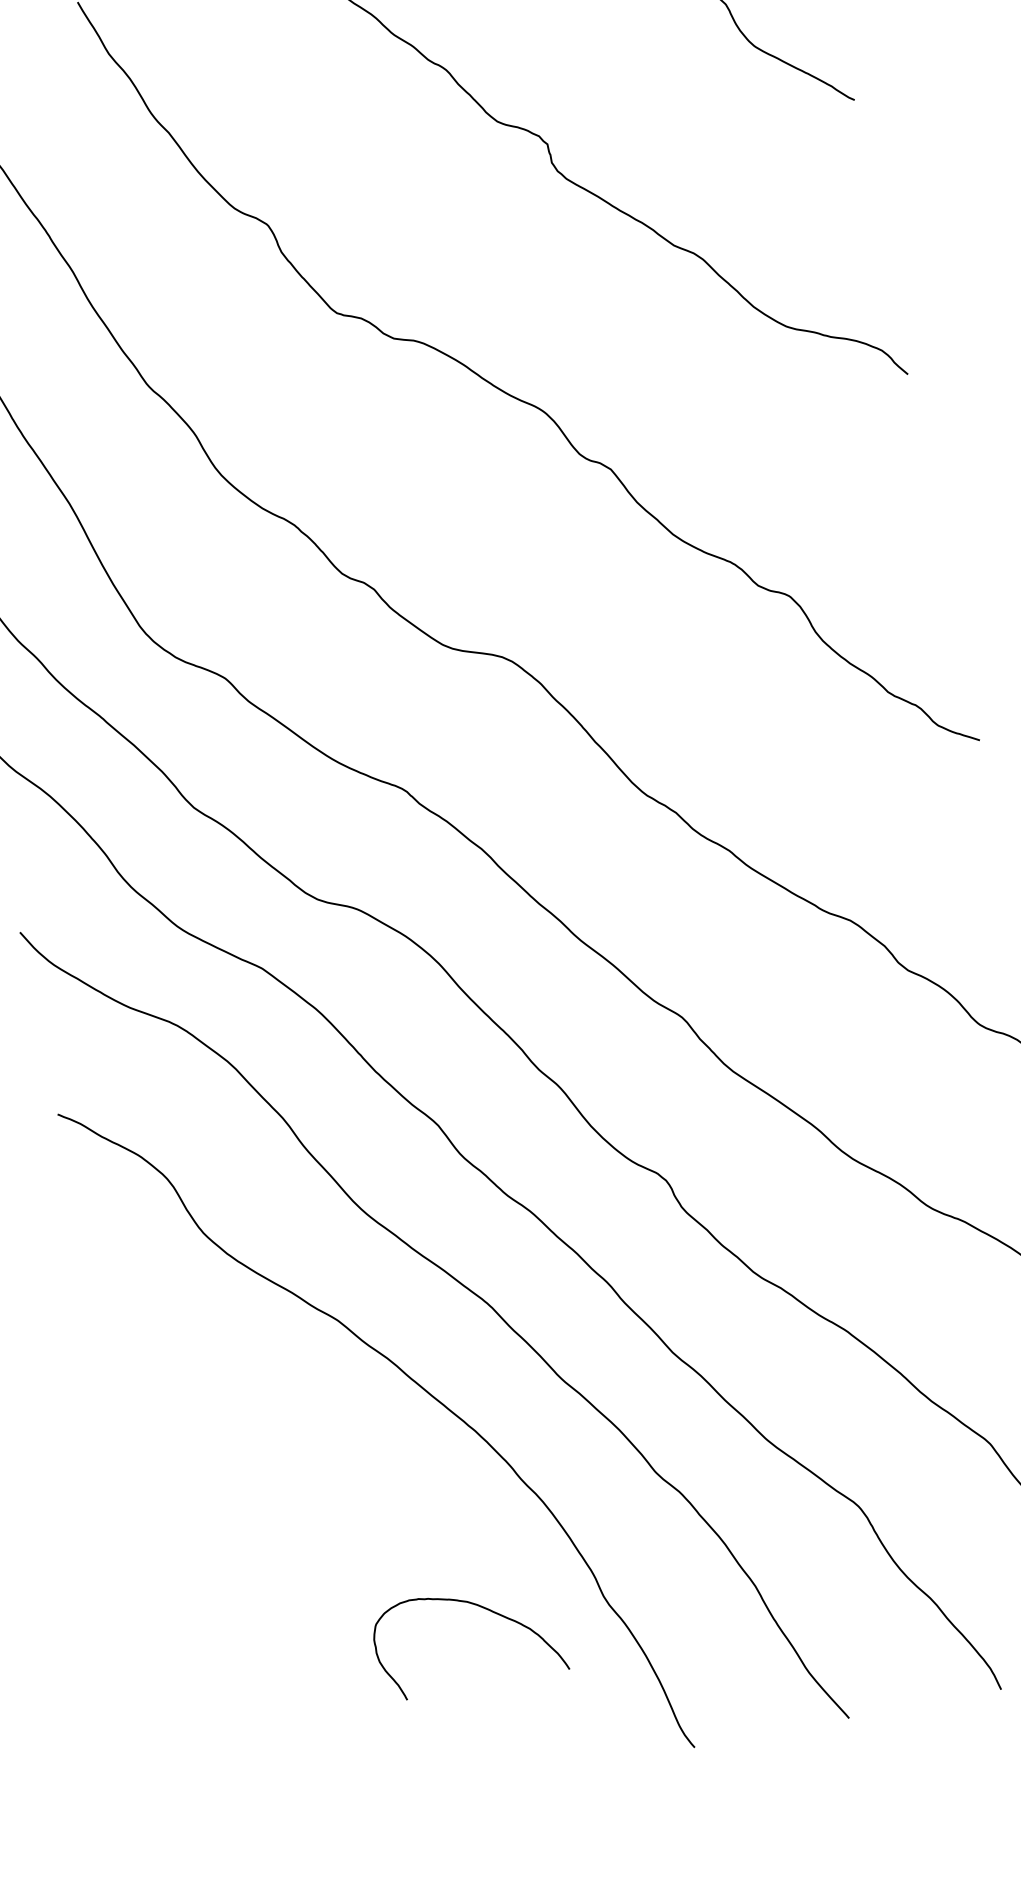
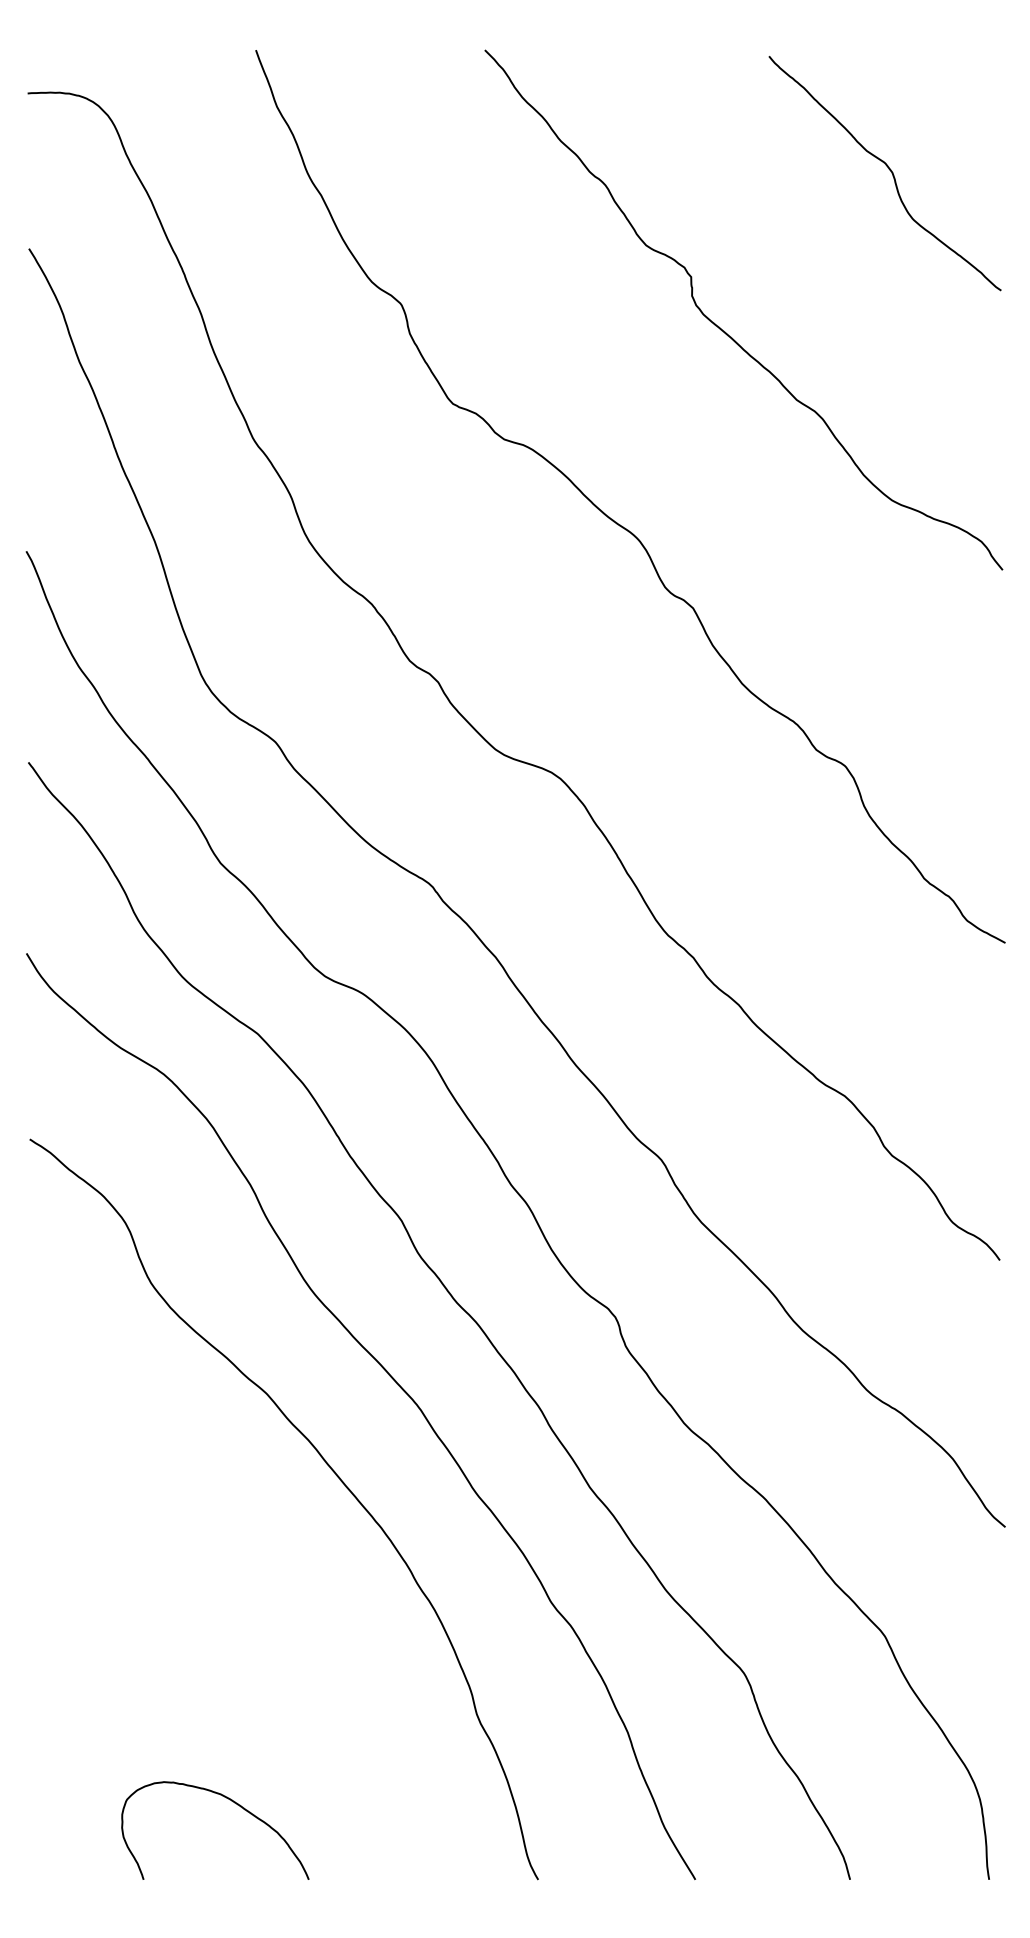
curve: (482, 1608) -> (234, 1803), moved

